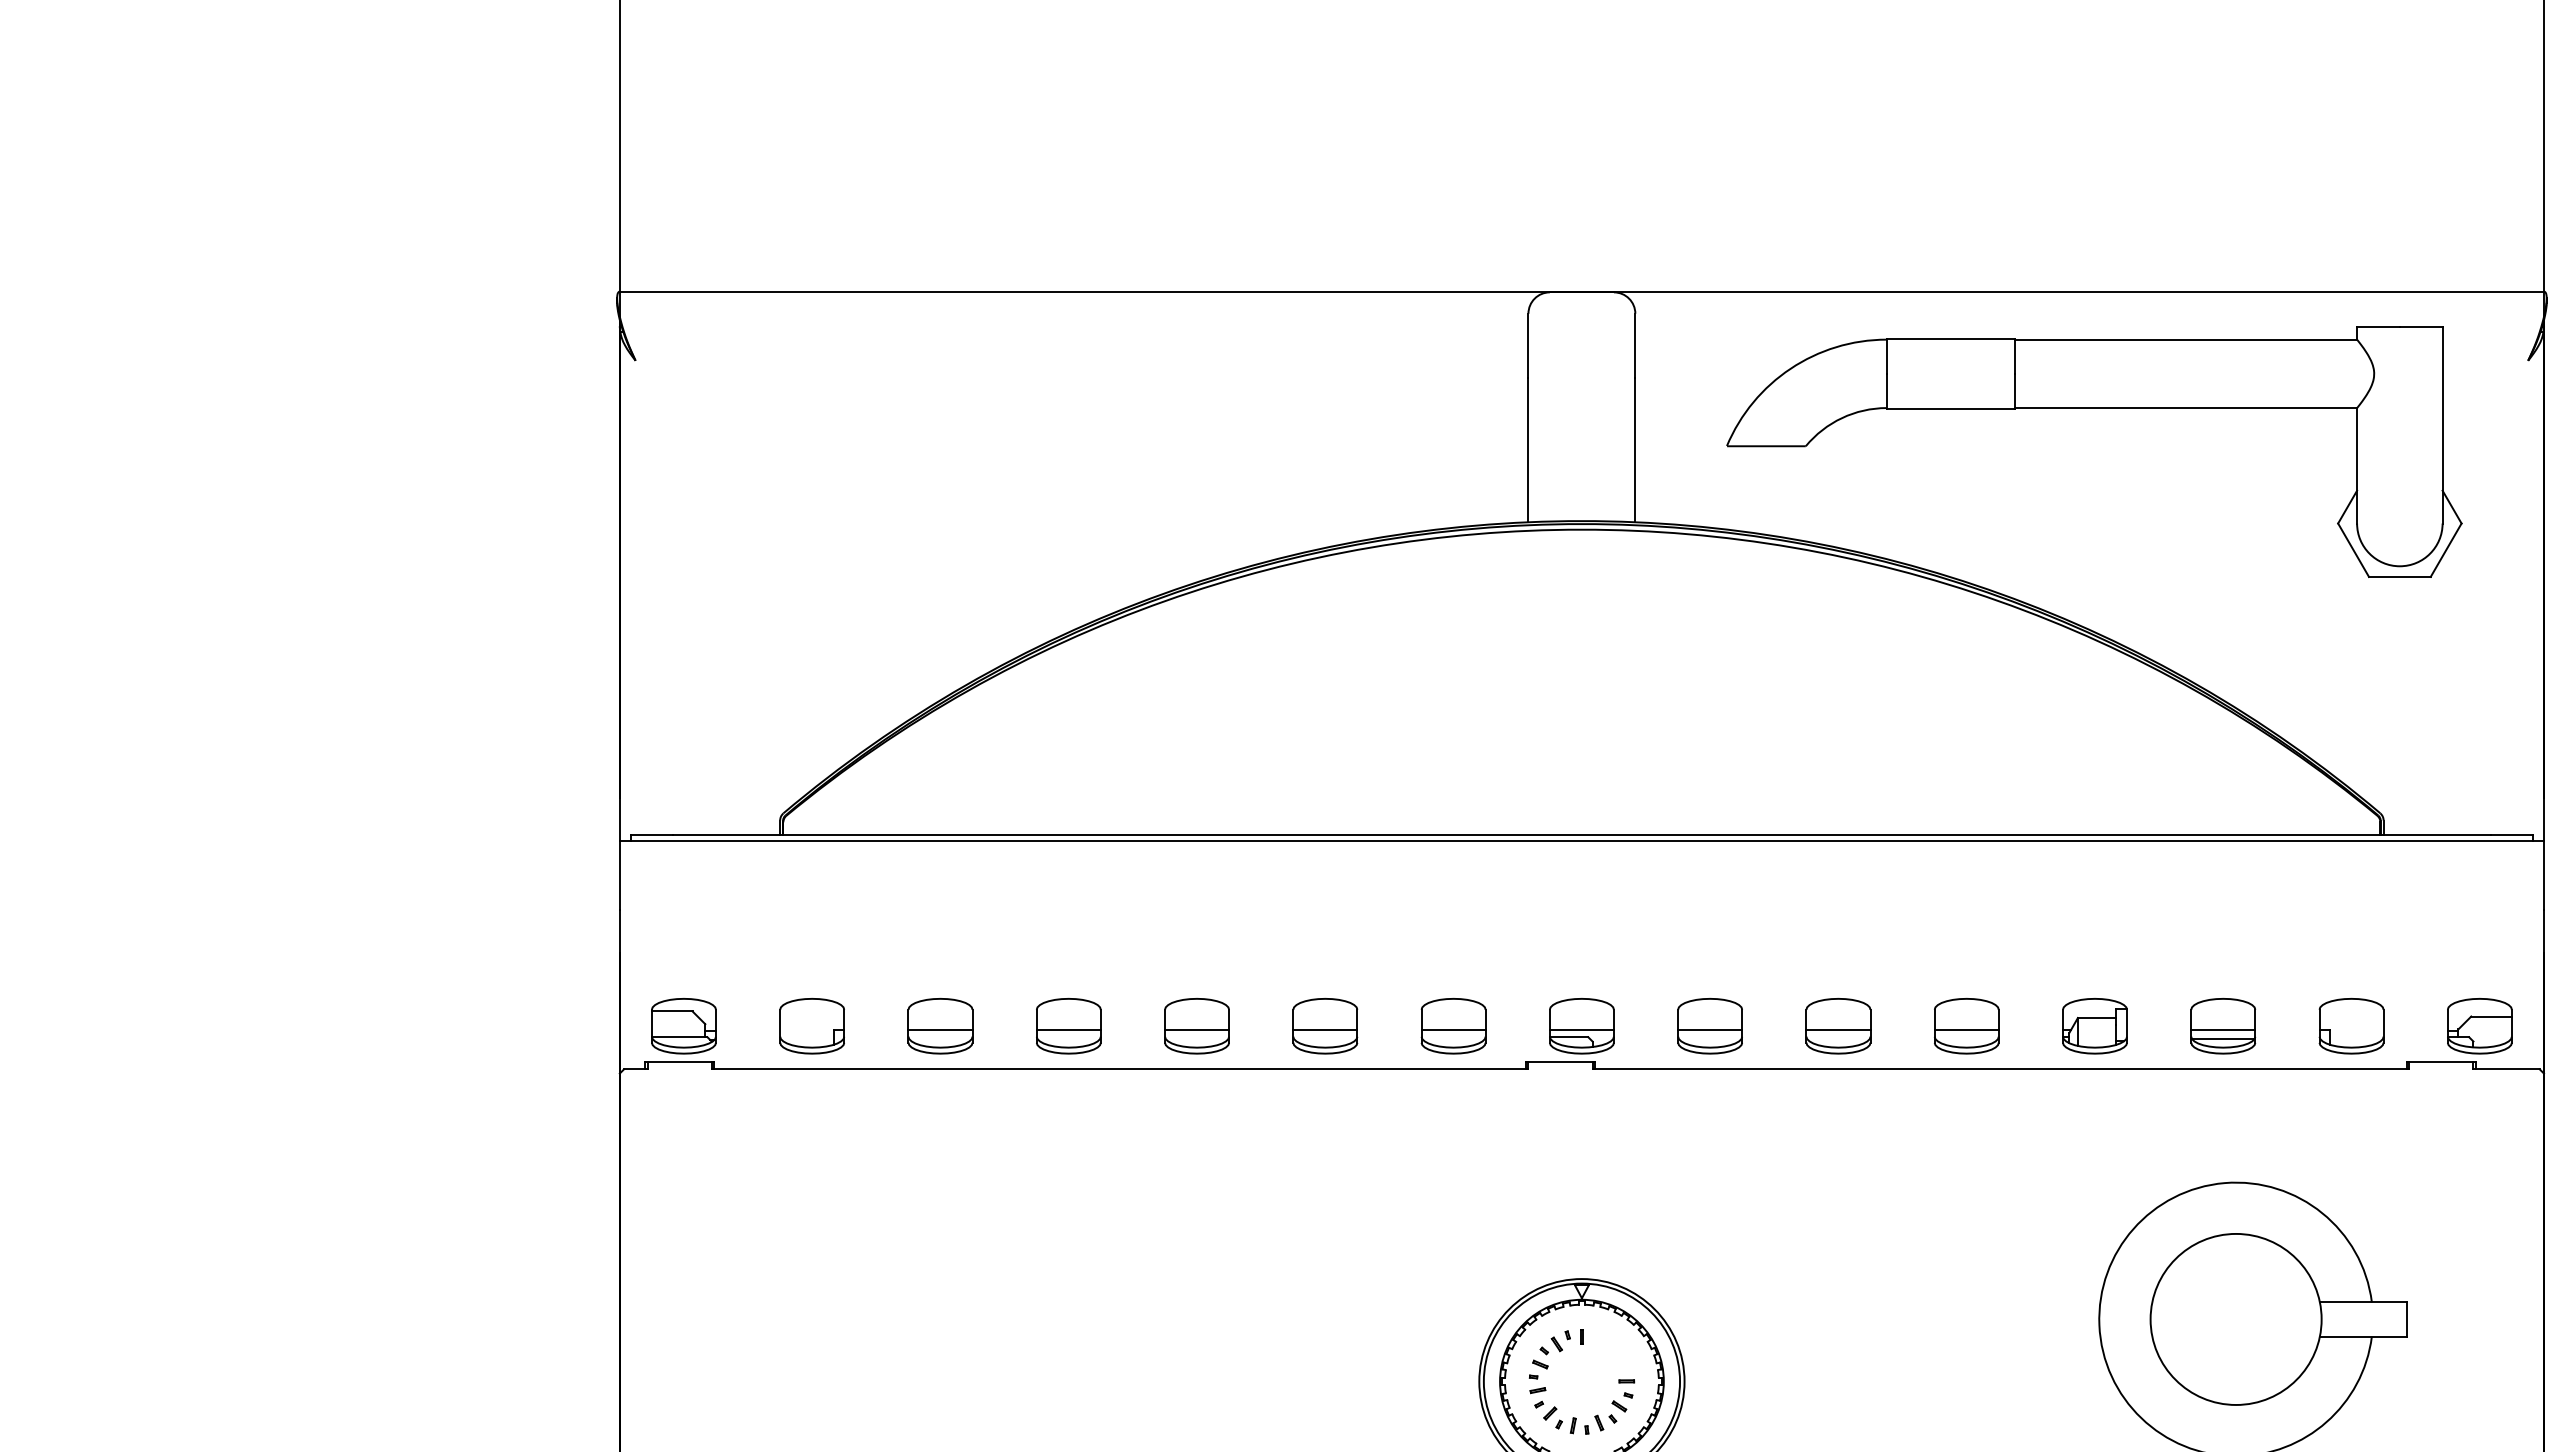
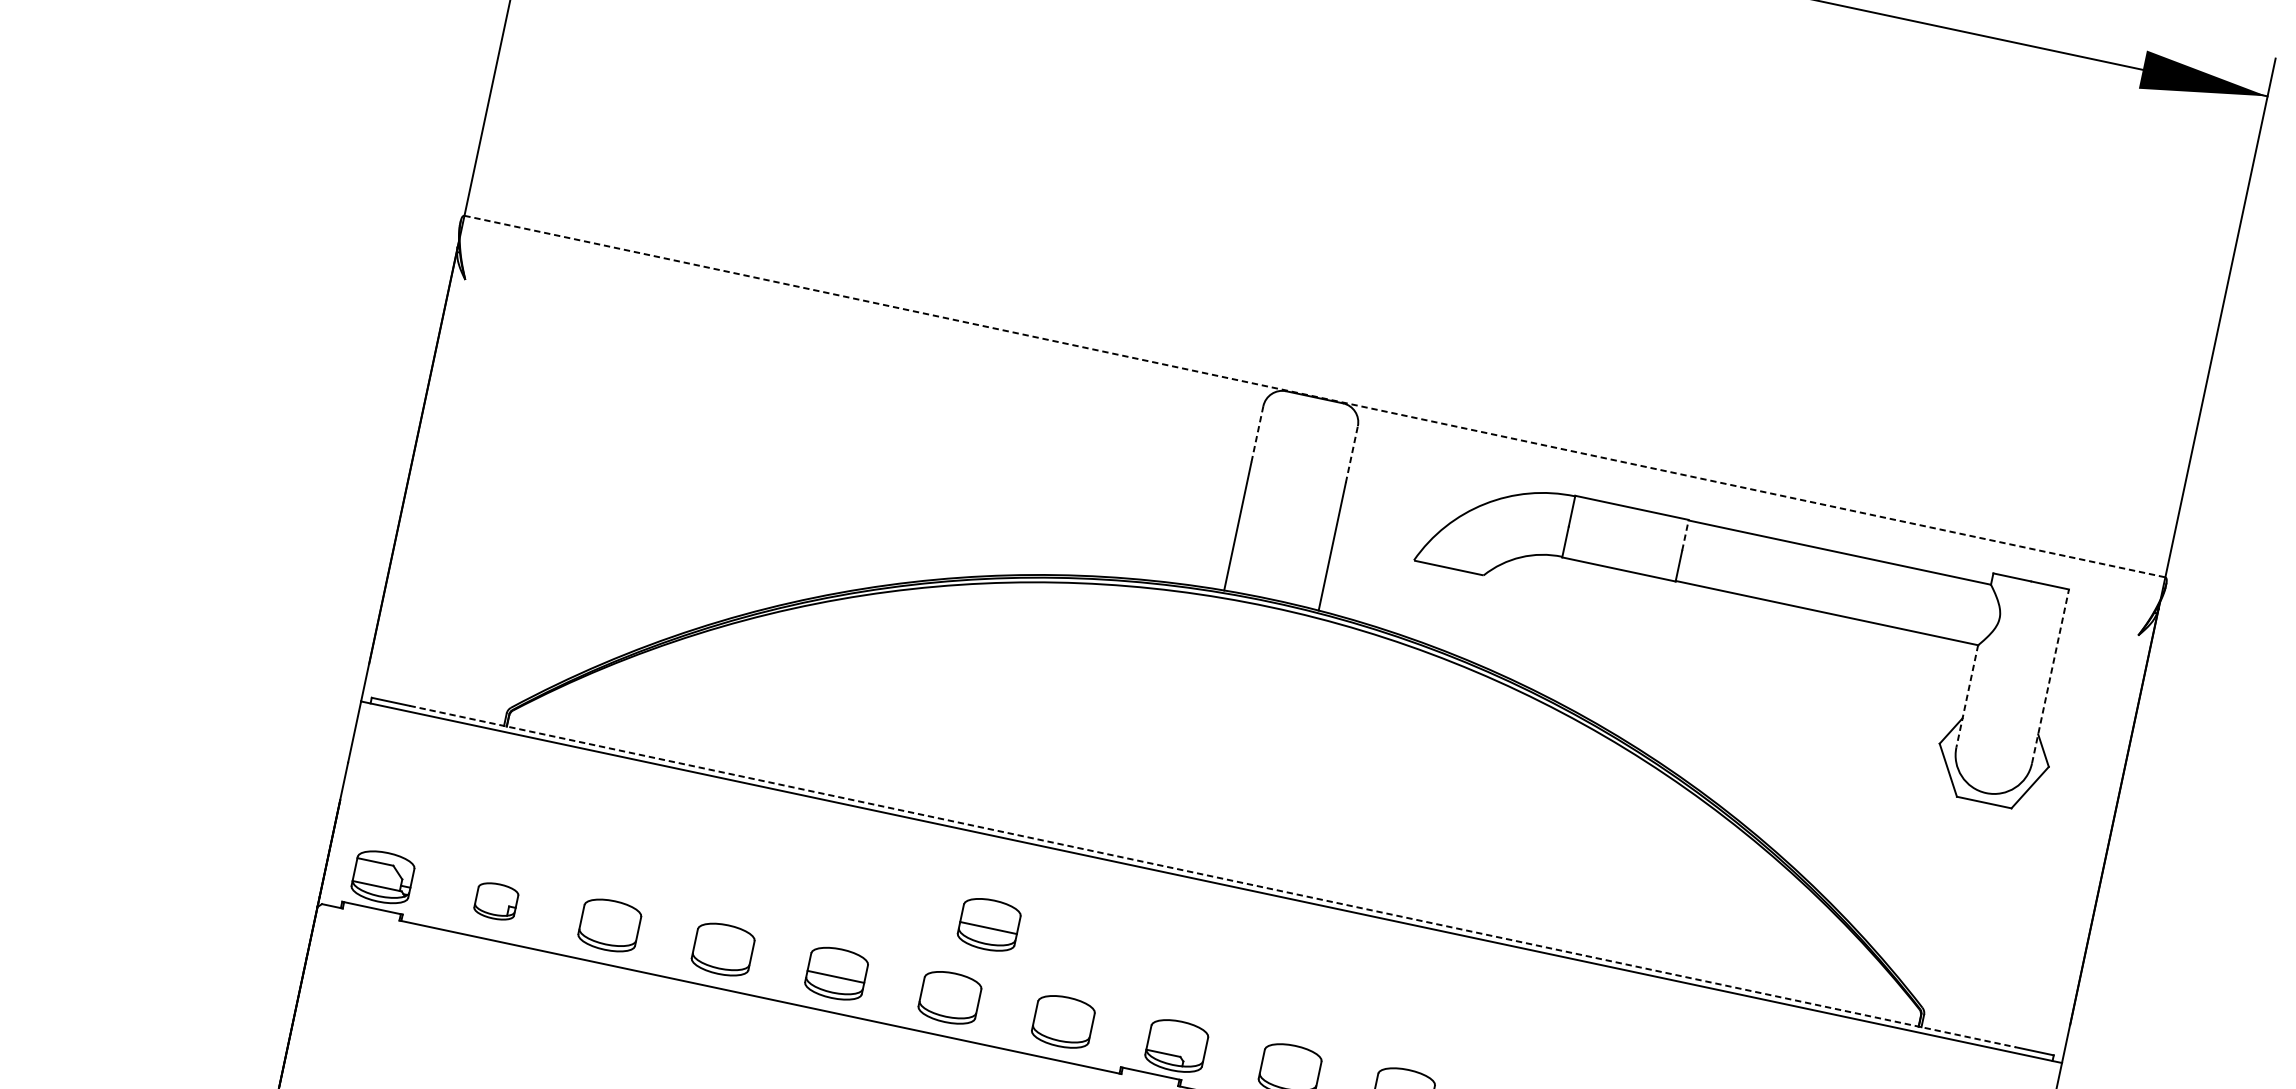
line: (1582, 291) -> (1315, 396), solid -> dashed
line: (1635, 345) -> (1352, 454), solid -> dashed
line: (1528, 346) -> (1257, 435), solid -> dashed
line: (2015, 355) -> (1686, 534), solid -> dashed
line: (2442, 424) -> (2050, 675), solid -> dashed
line: (2357, 465) -> (1967, 696), solid -> dashed
line: (1581, 834) -> (1212, 876), solid -> dashed
part: (1350, 938) -> (988, 924), added
part: (811, 1026) -> (495, 901), size x0.7
line: (940, 1029) -> (609, 928), removed
line: (1068, 1029) -> (722, 952), removed
line: (1325, 1029) -> (949, 1000), removed
line: (1453, 1029) -> (1062, 1024), removed
line: (1581, 1029) -> (1175, 1048), removed
line: (1710, 1029) -> (1289, 1073), removed

